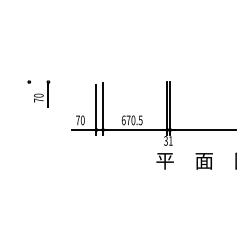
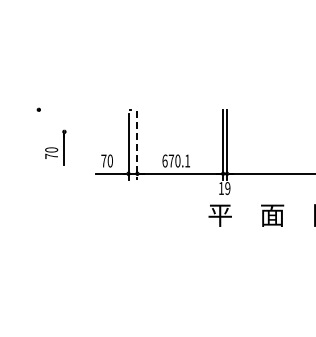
part: (41, 93) -> (55, 147), moved
line: (103, 108) -> (137, 145), solid -> dashed
text: (140, 120) -> (187, 160), 670.5 -> 670.1
text: (168, 140) -> (224, 188), 31 -> 19

